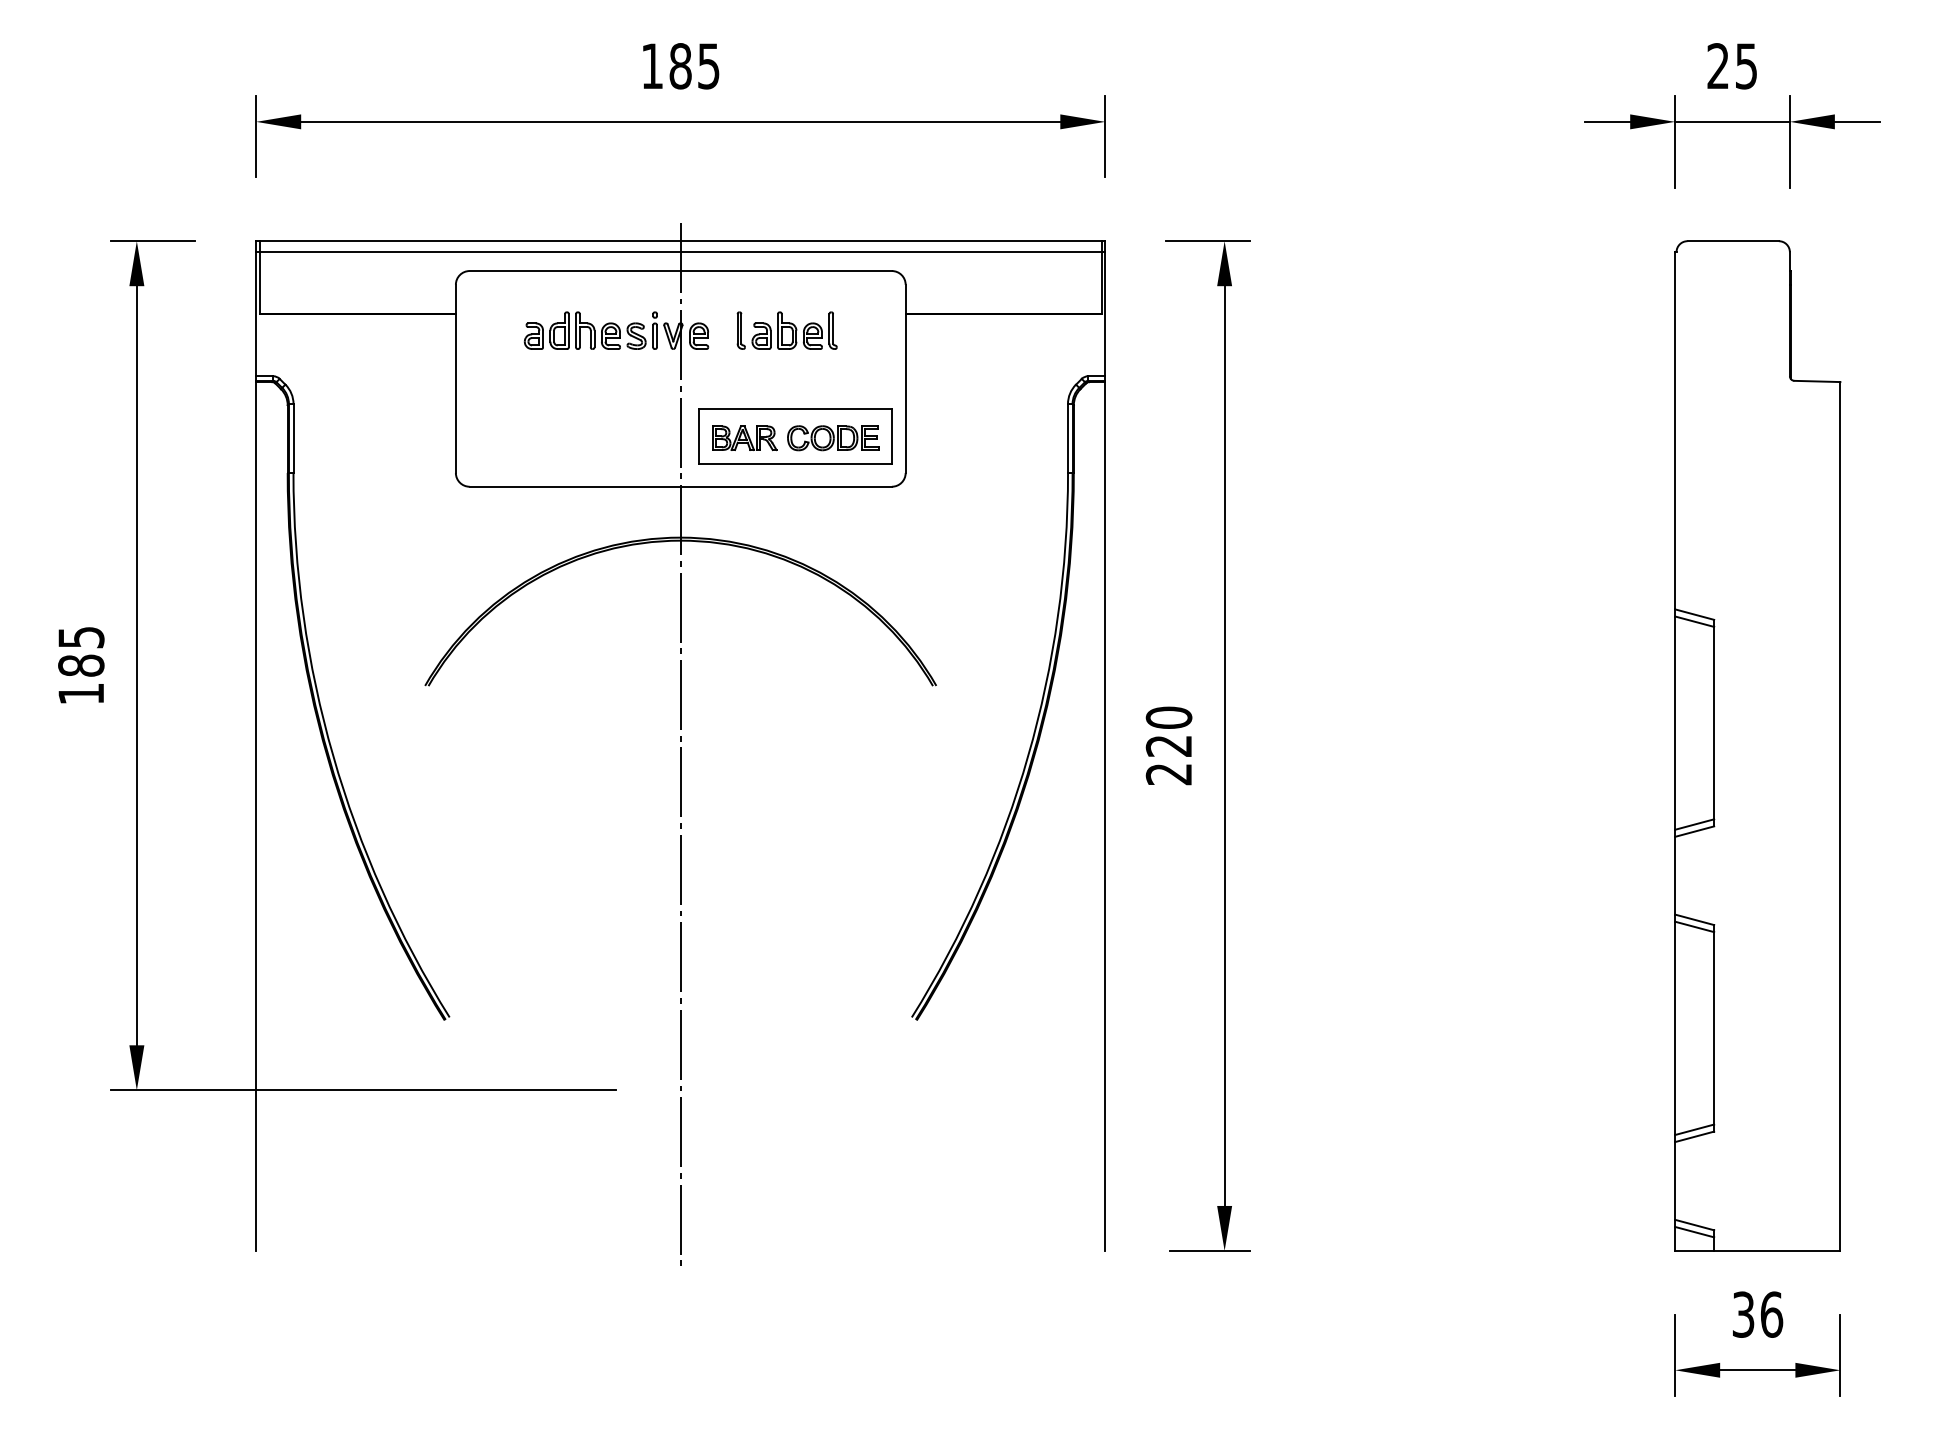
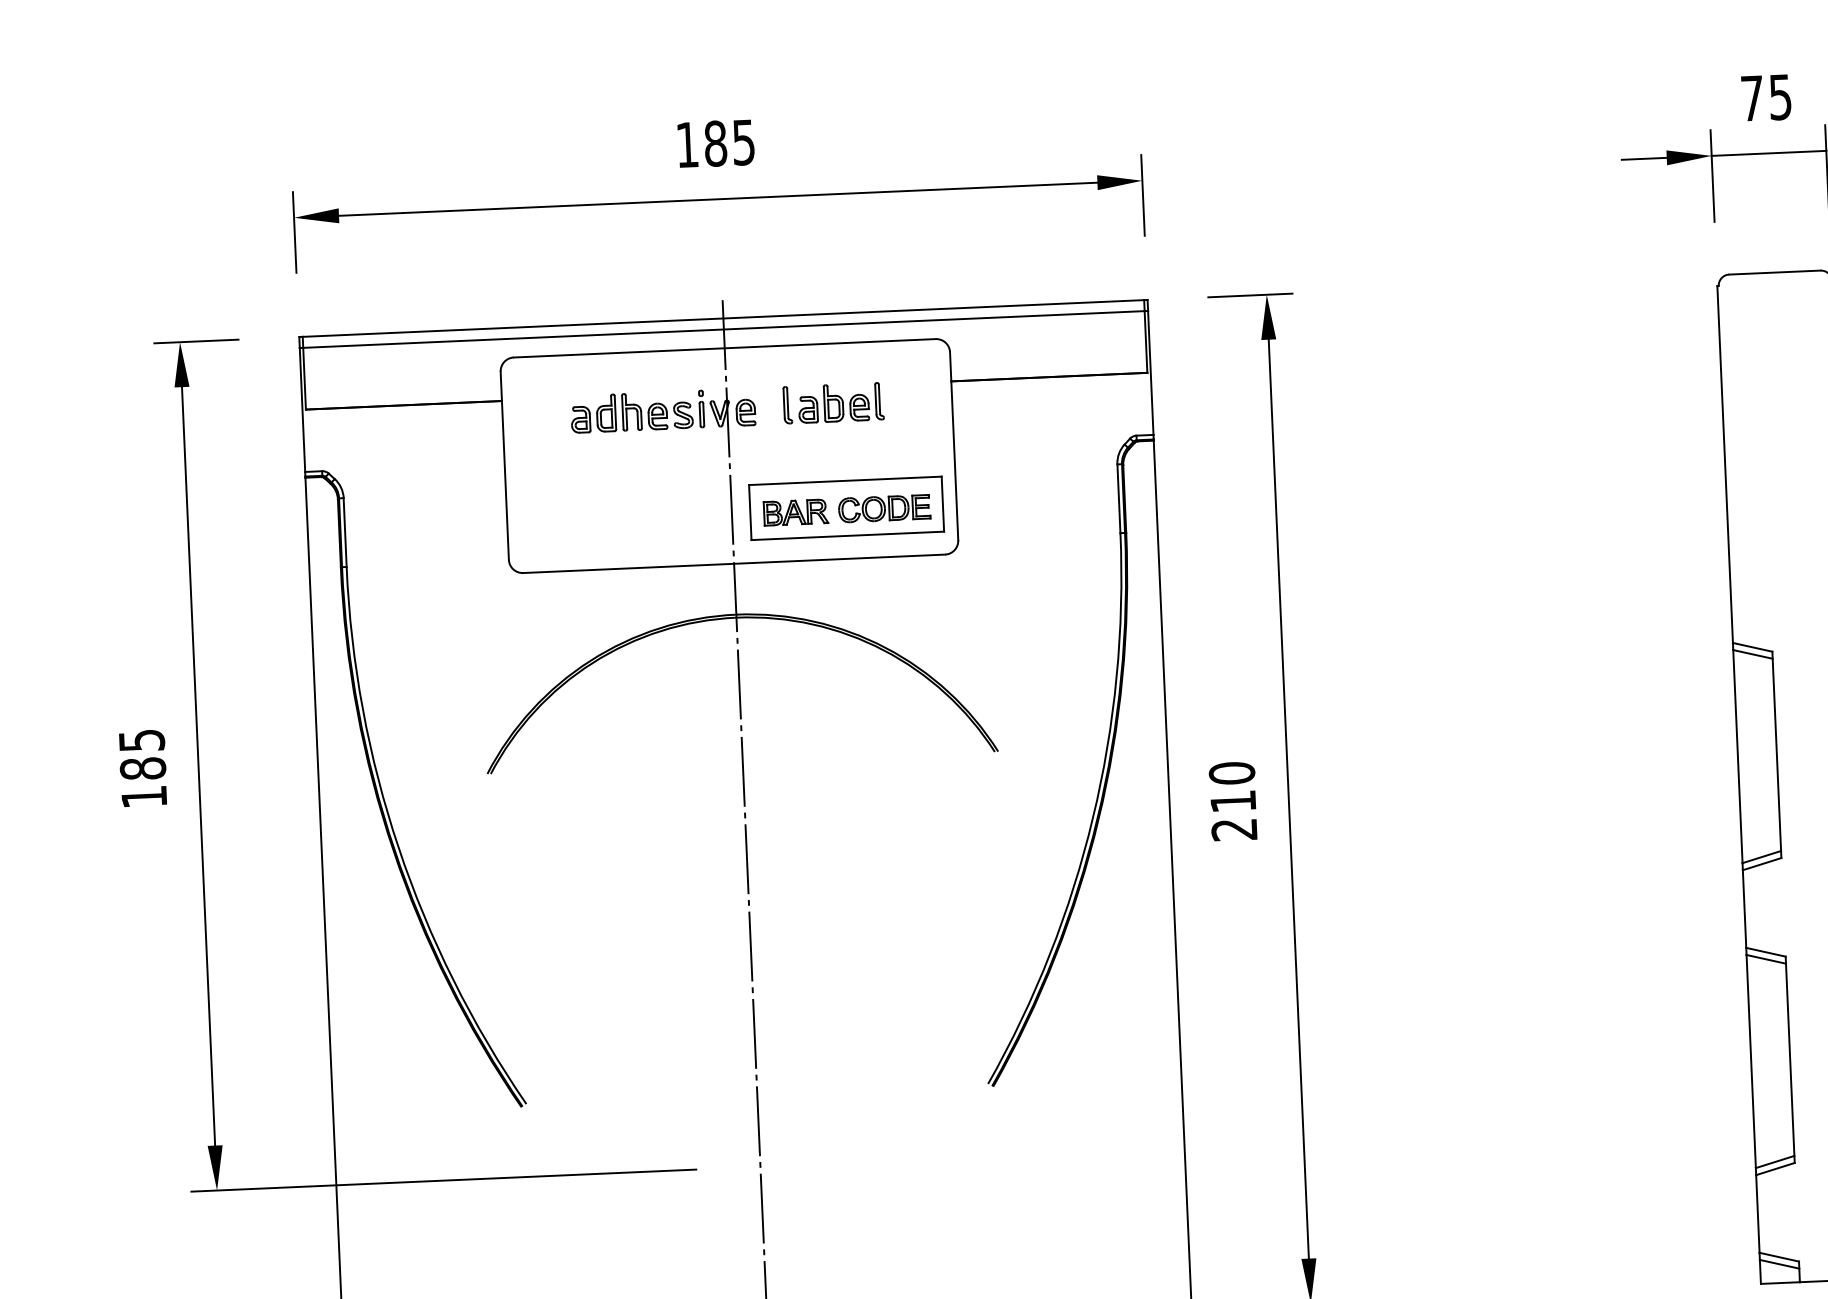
text: (1717, 65) -> (1751, 97), 25 -> 75
text: (1168, 746) -> (1232, 802), 220 -> 210

